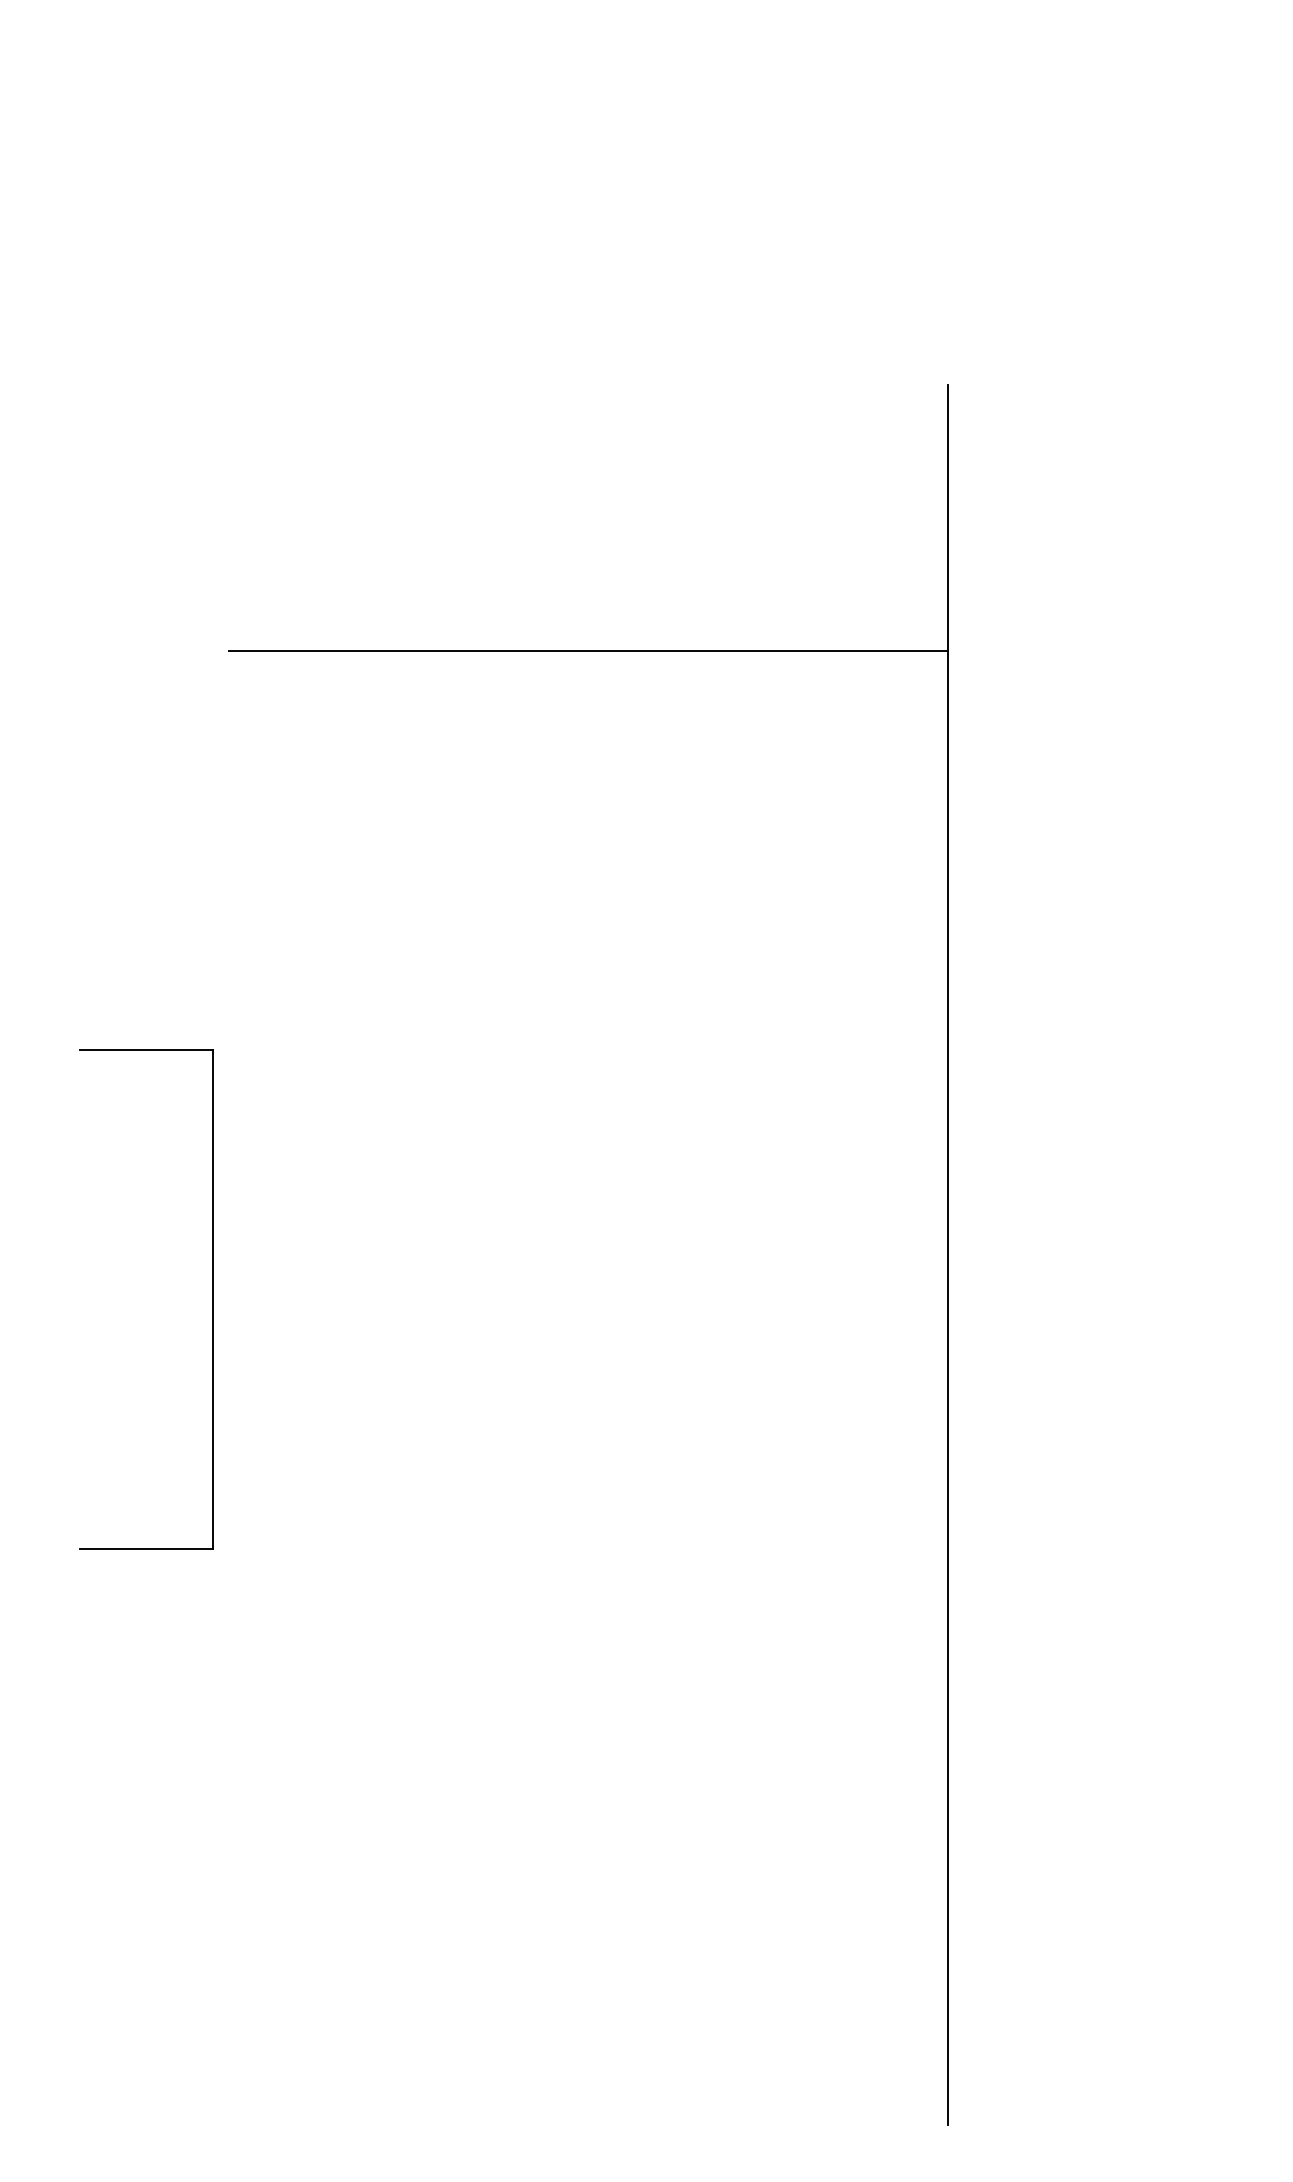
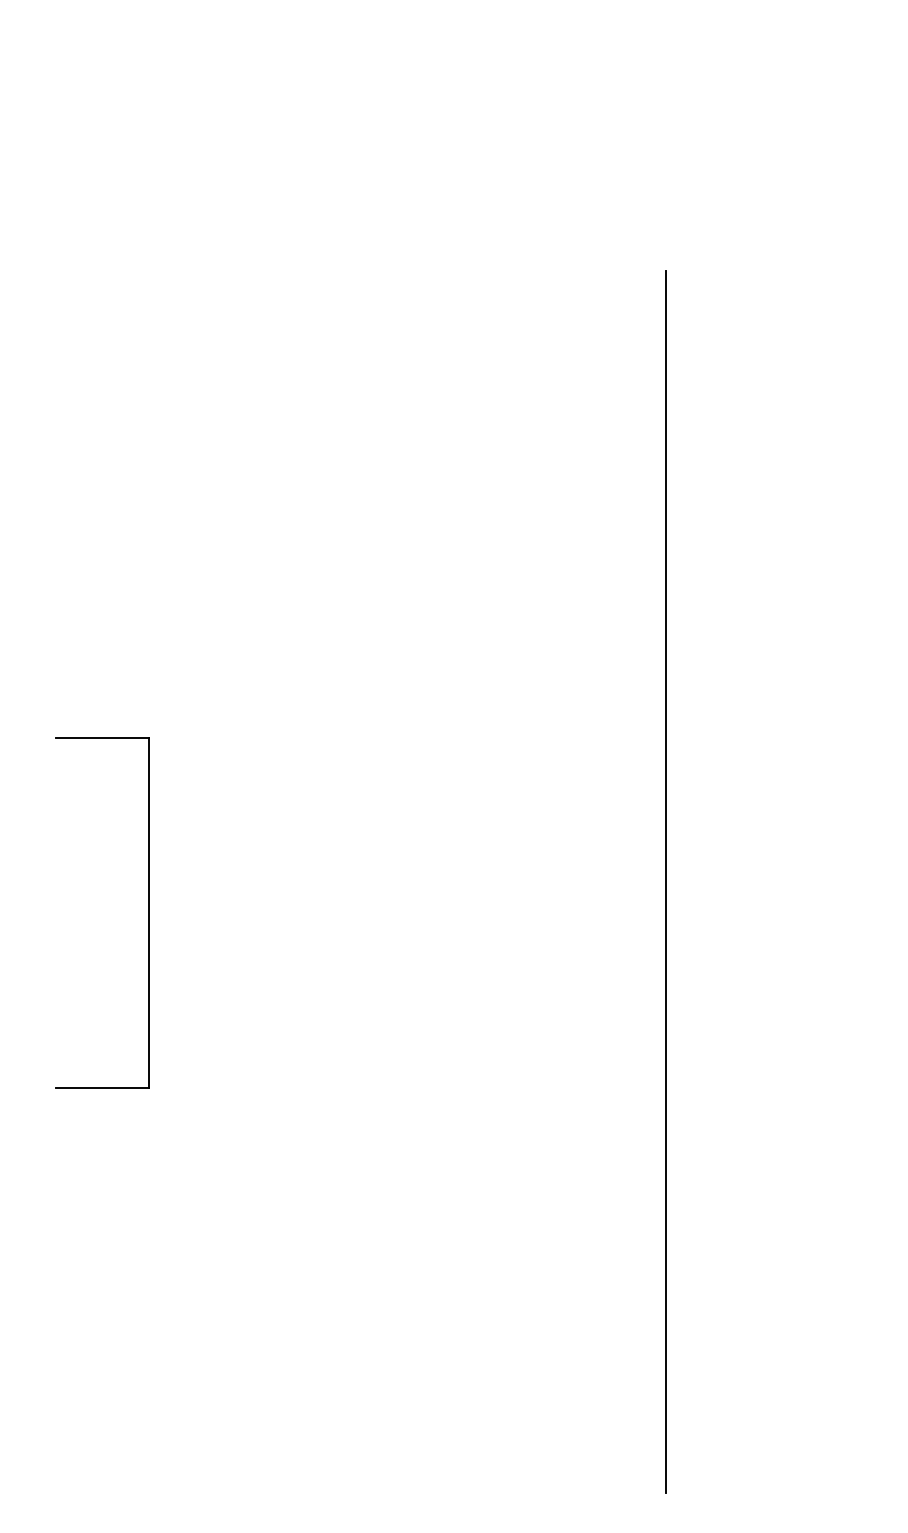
line: (588, 651) -> (413, 457), removed

